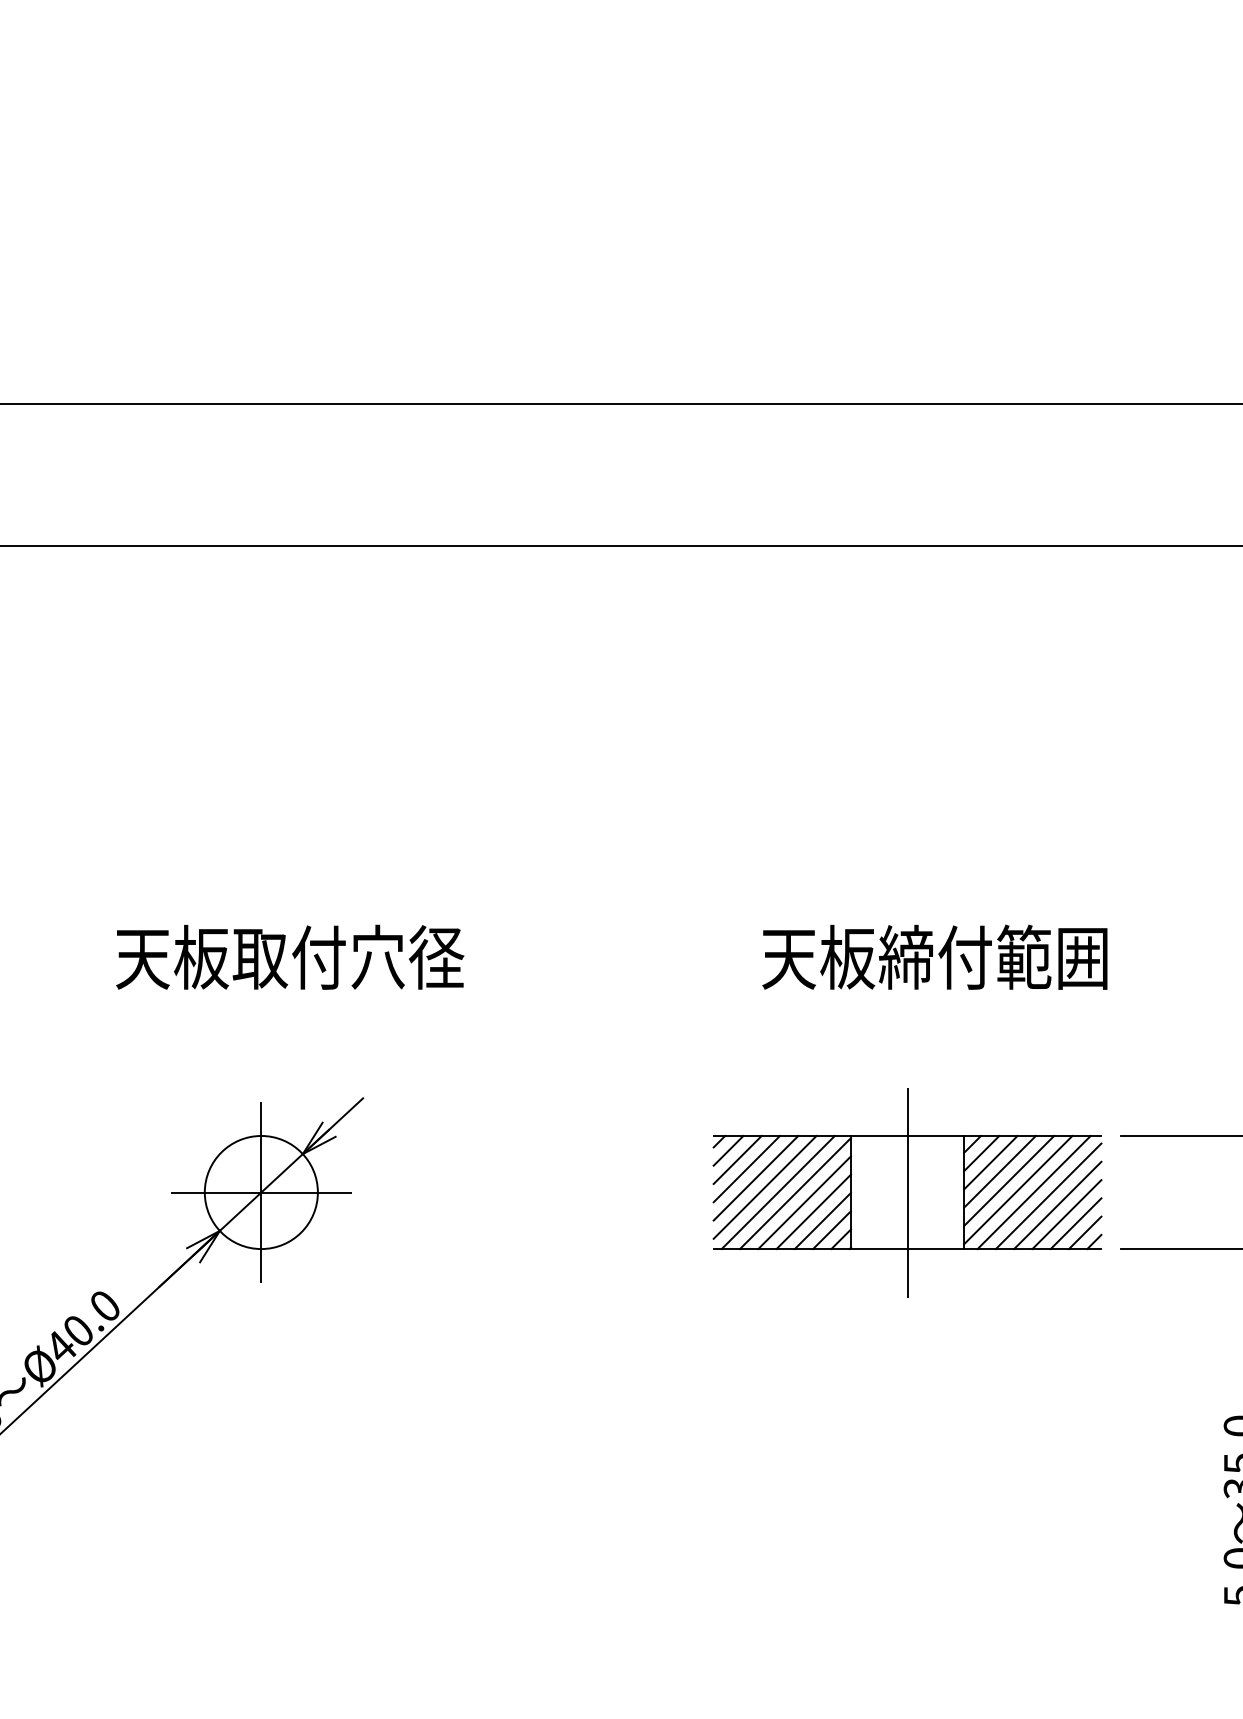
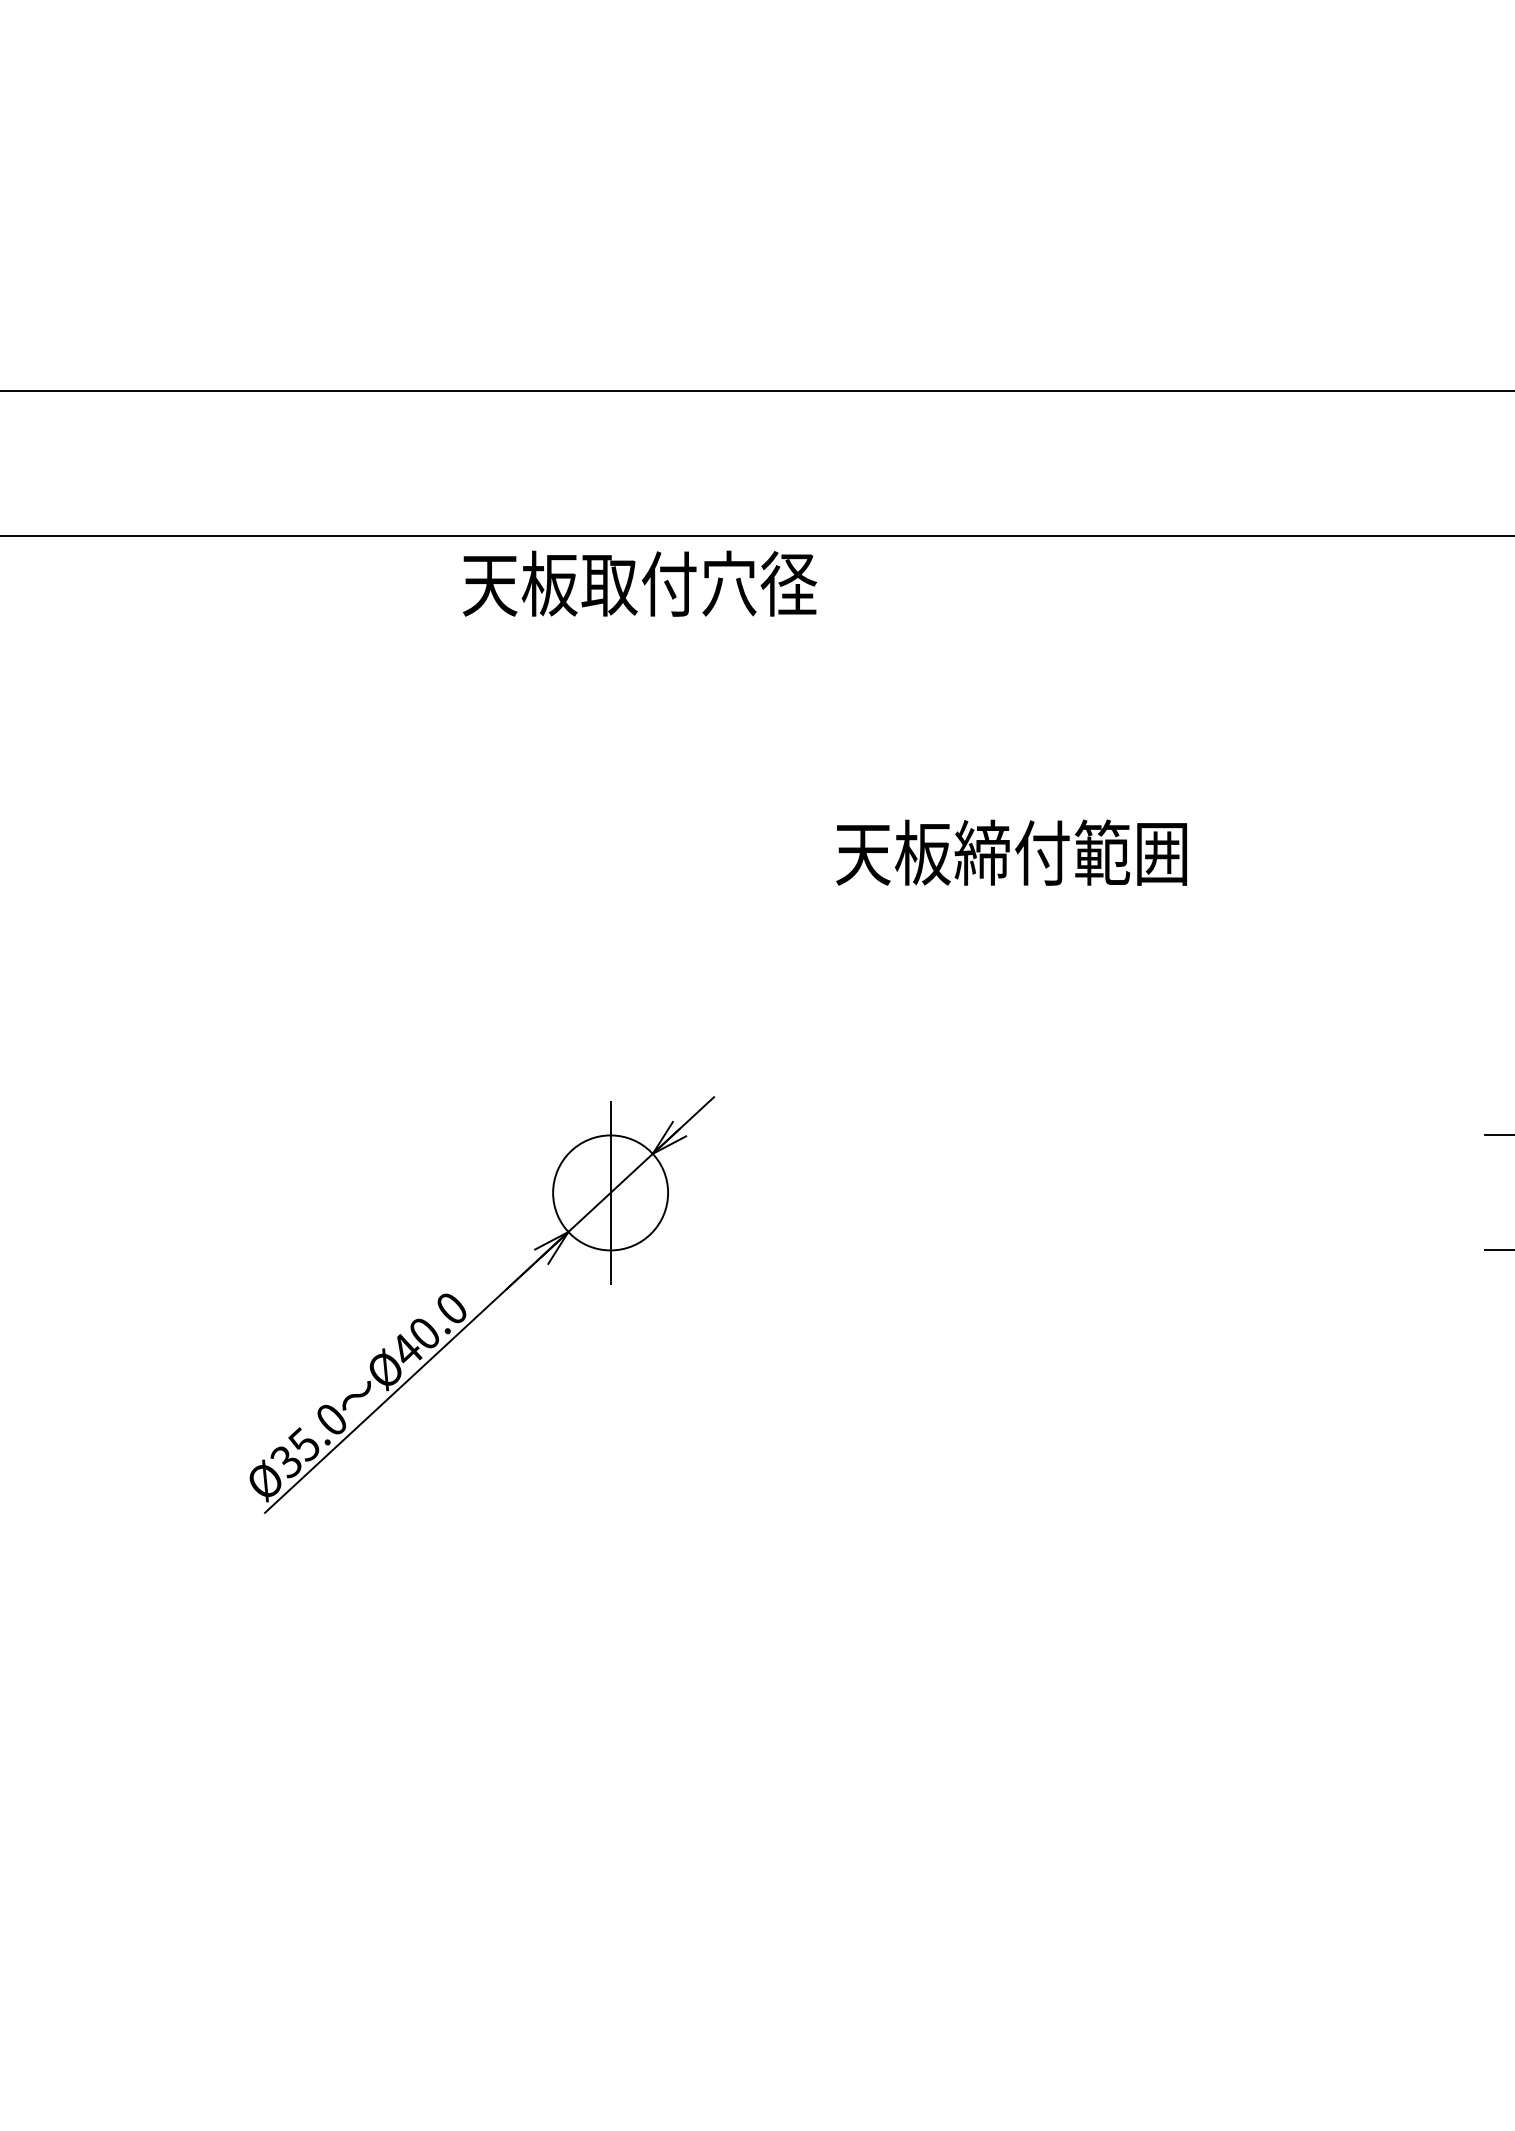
text: (290, 957) -> (640, 583), moved
text: (934, 957) -> (1011, 852), moved
line: (261, 1192) -> (610, 1192), removed
part: (907, 1192) -> (1267, 1192), removed

